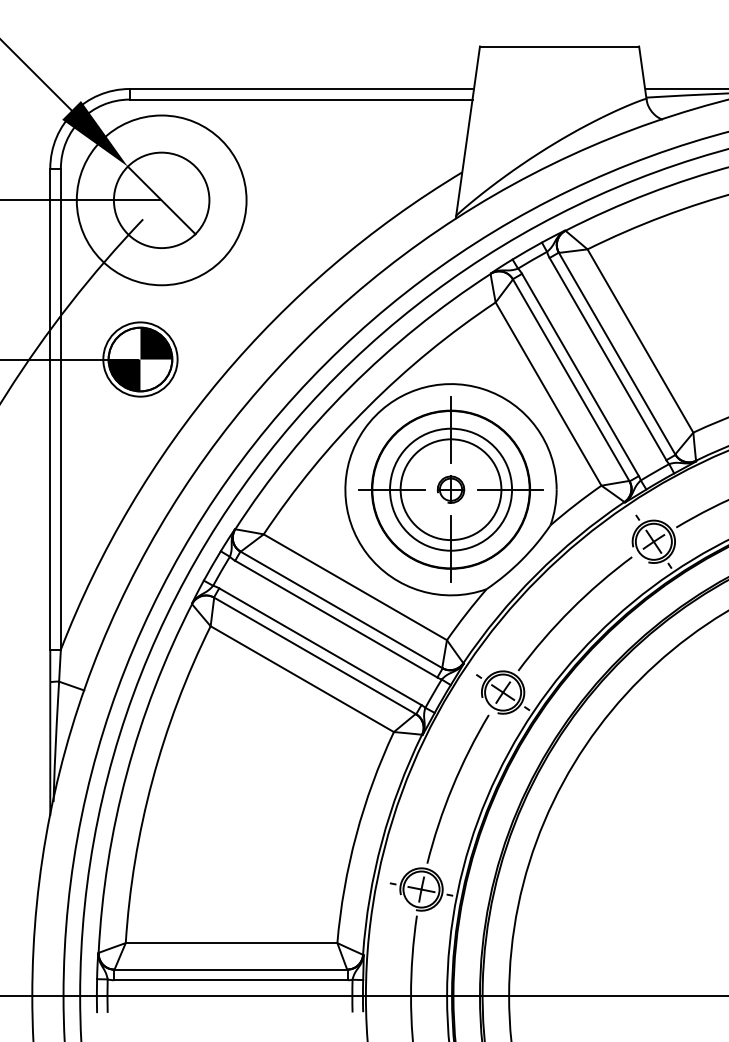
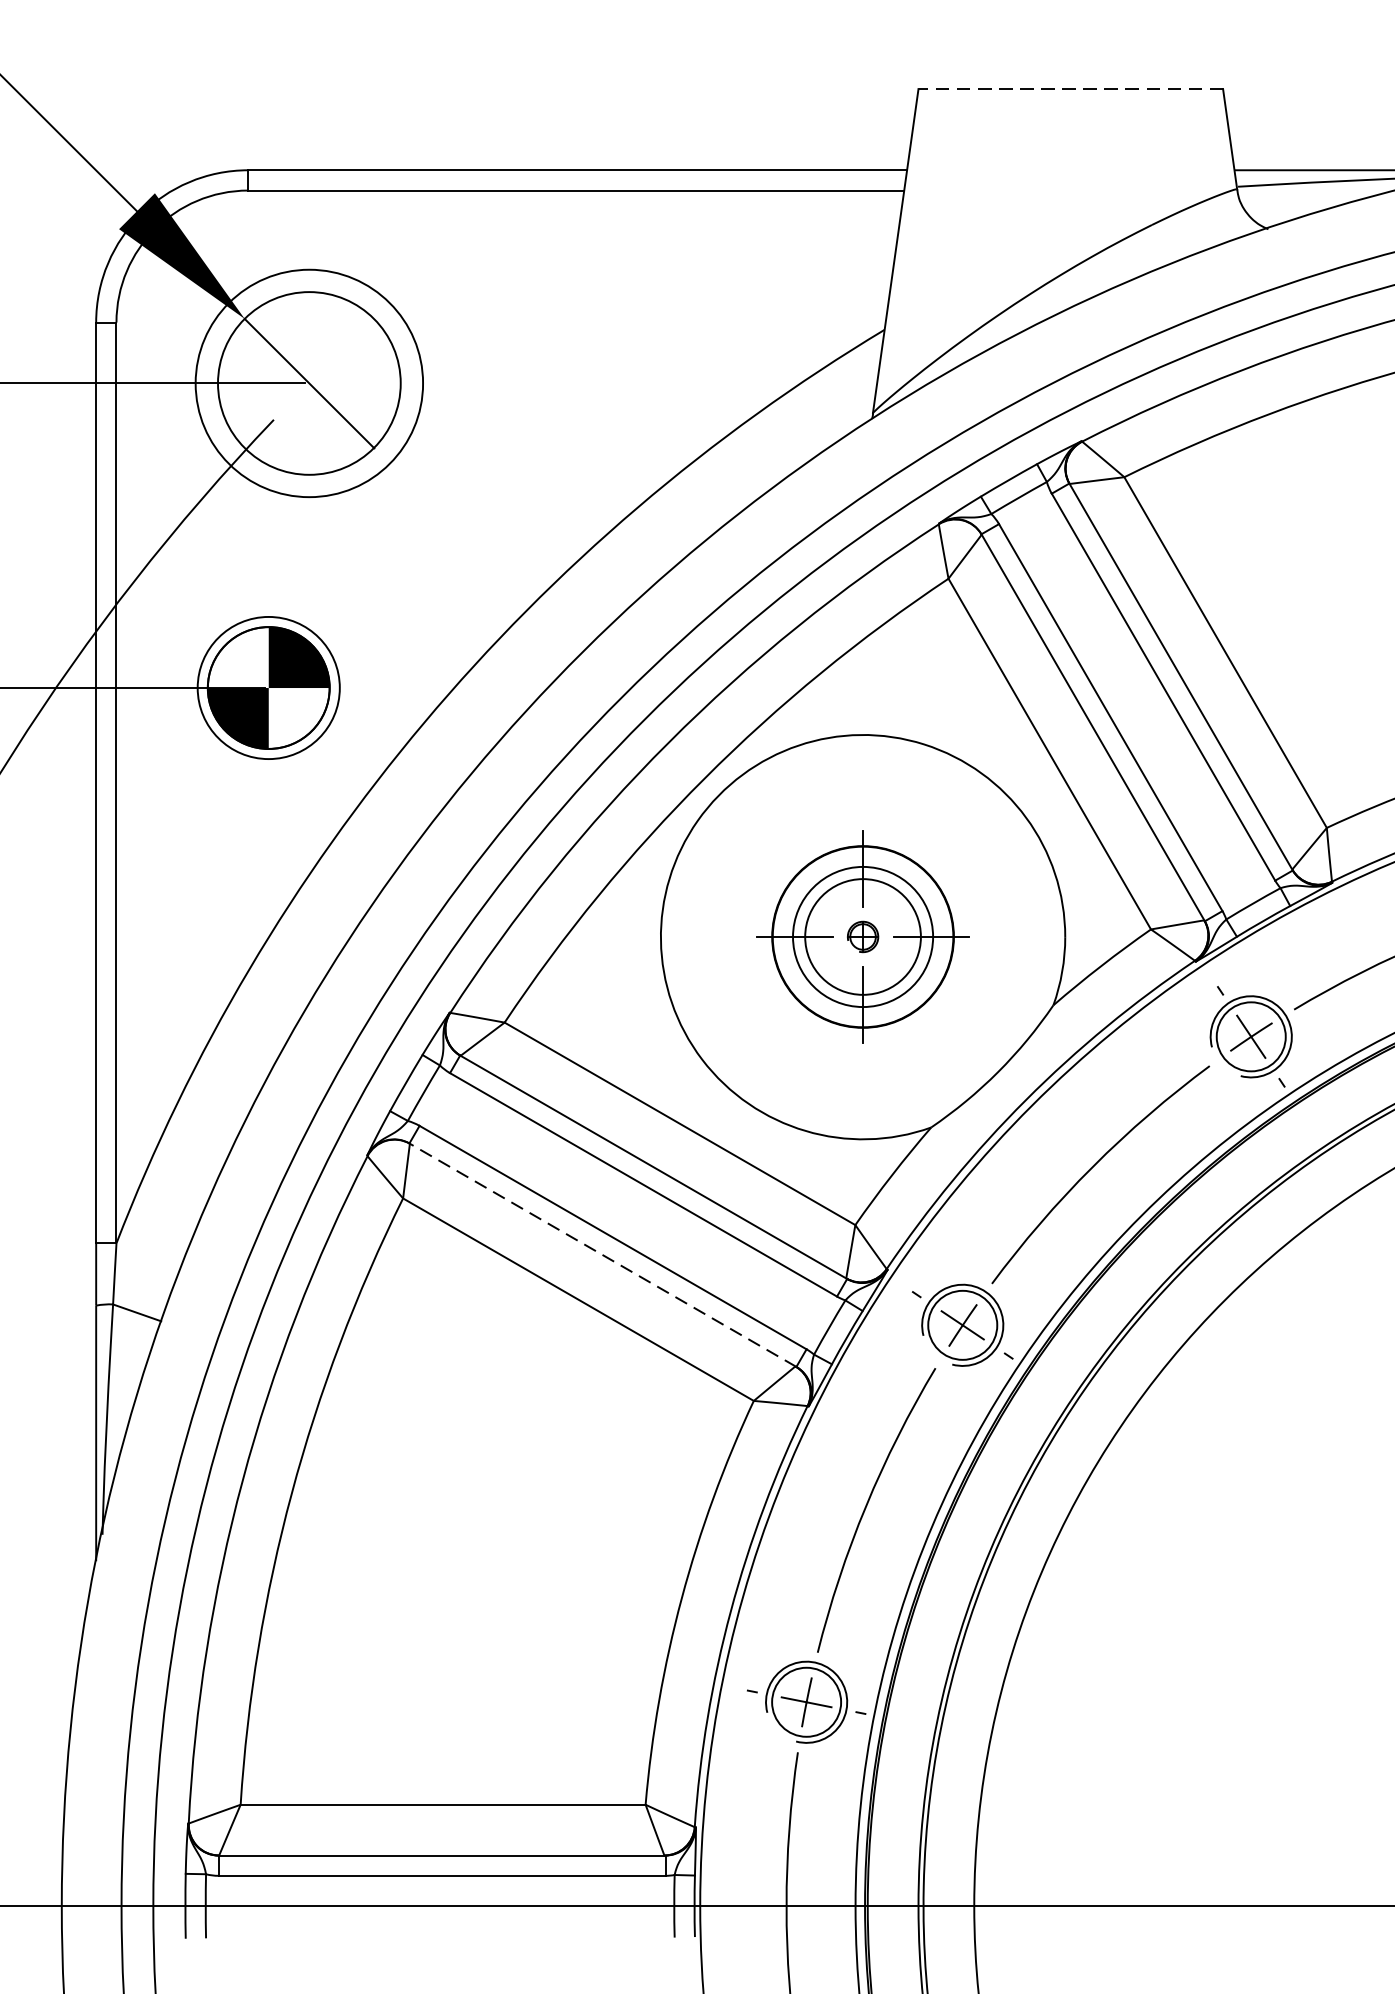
line: (559, 46) -> (1070, 88), solid -> dashed
circle: (161, 200) -> (309, 383), size x0.7
part: (450, 489) -> (862, 936), size x0.6
line: (315, 655) -> (603, 1254), solid -> dashed

